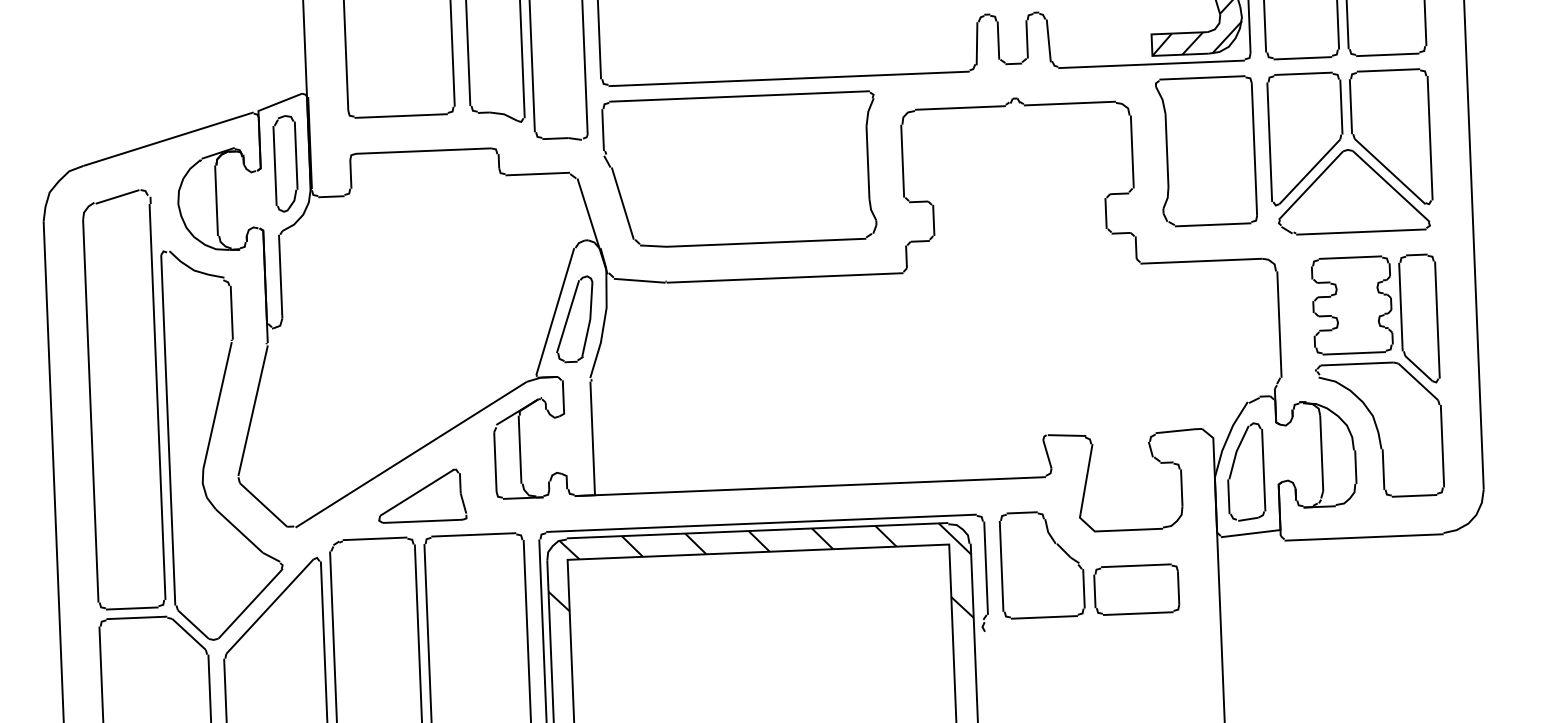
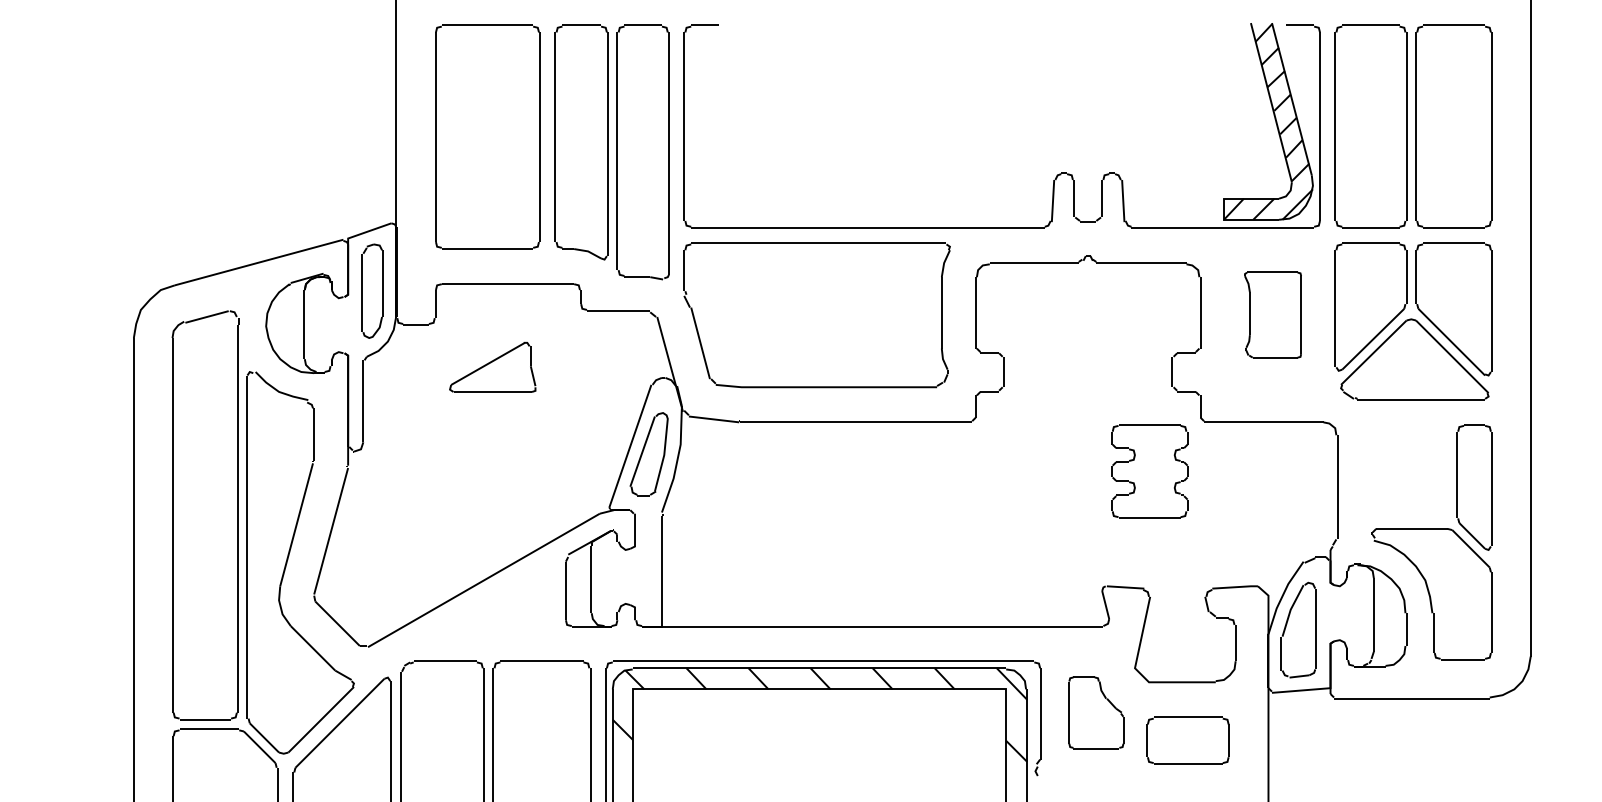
part: (1205, 150) -> (1272, 314), size x0.6
part: (1352, 305) -> (1149, 471), moved
part: (421, 495) -> (492, 366), moved
part: (1042, 564) -> (1096, 712), size x0.7

